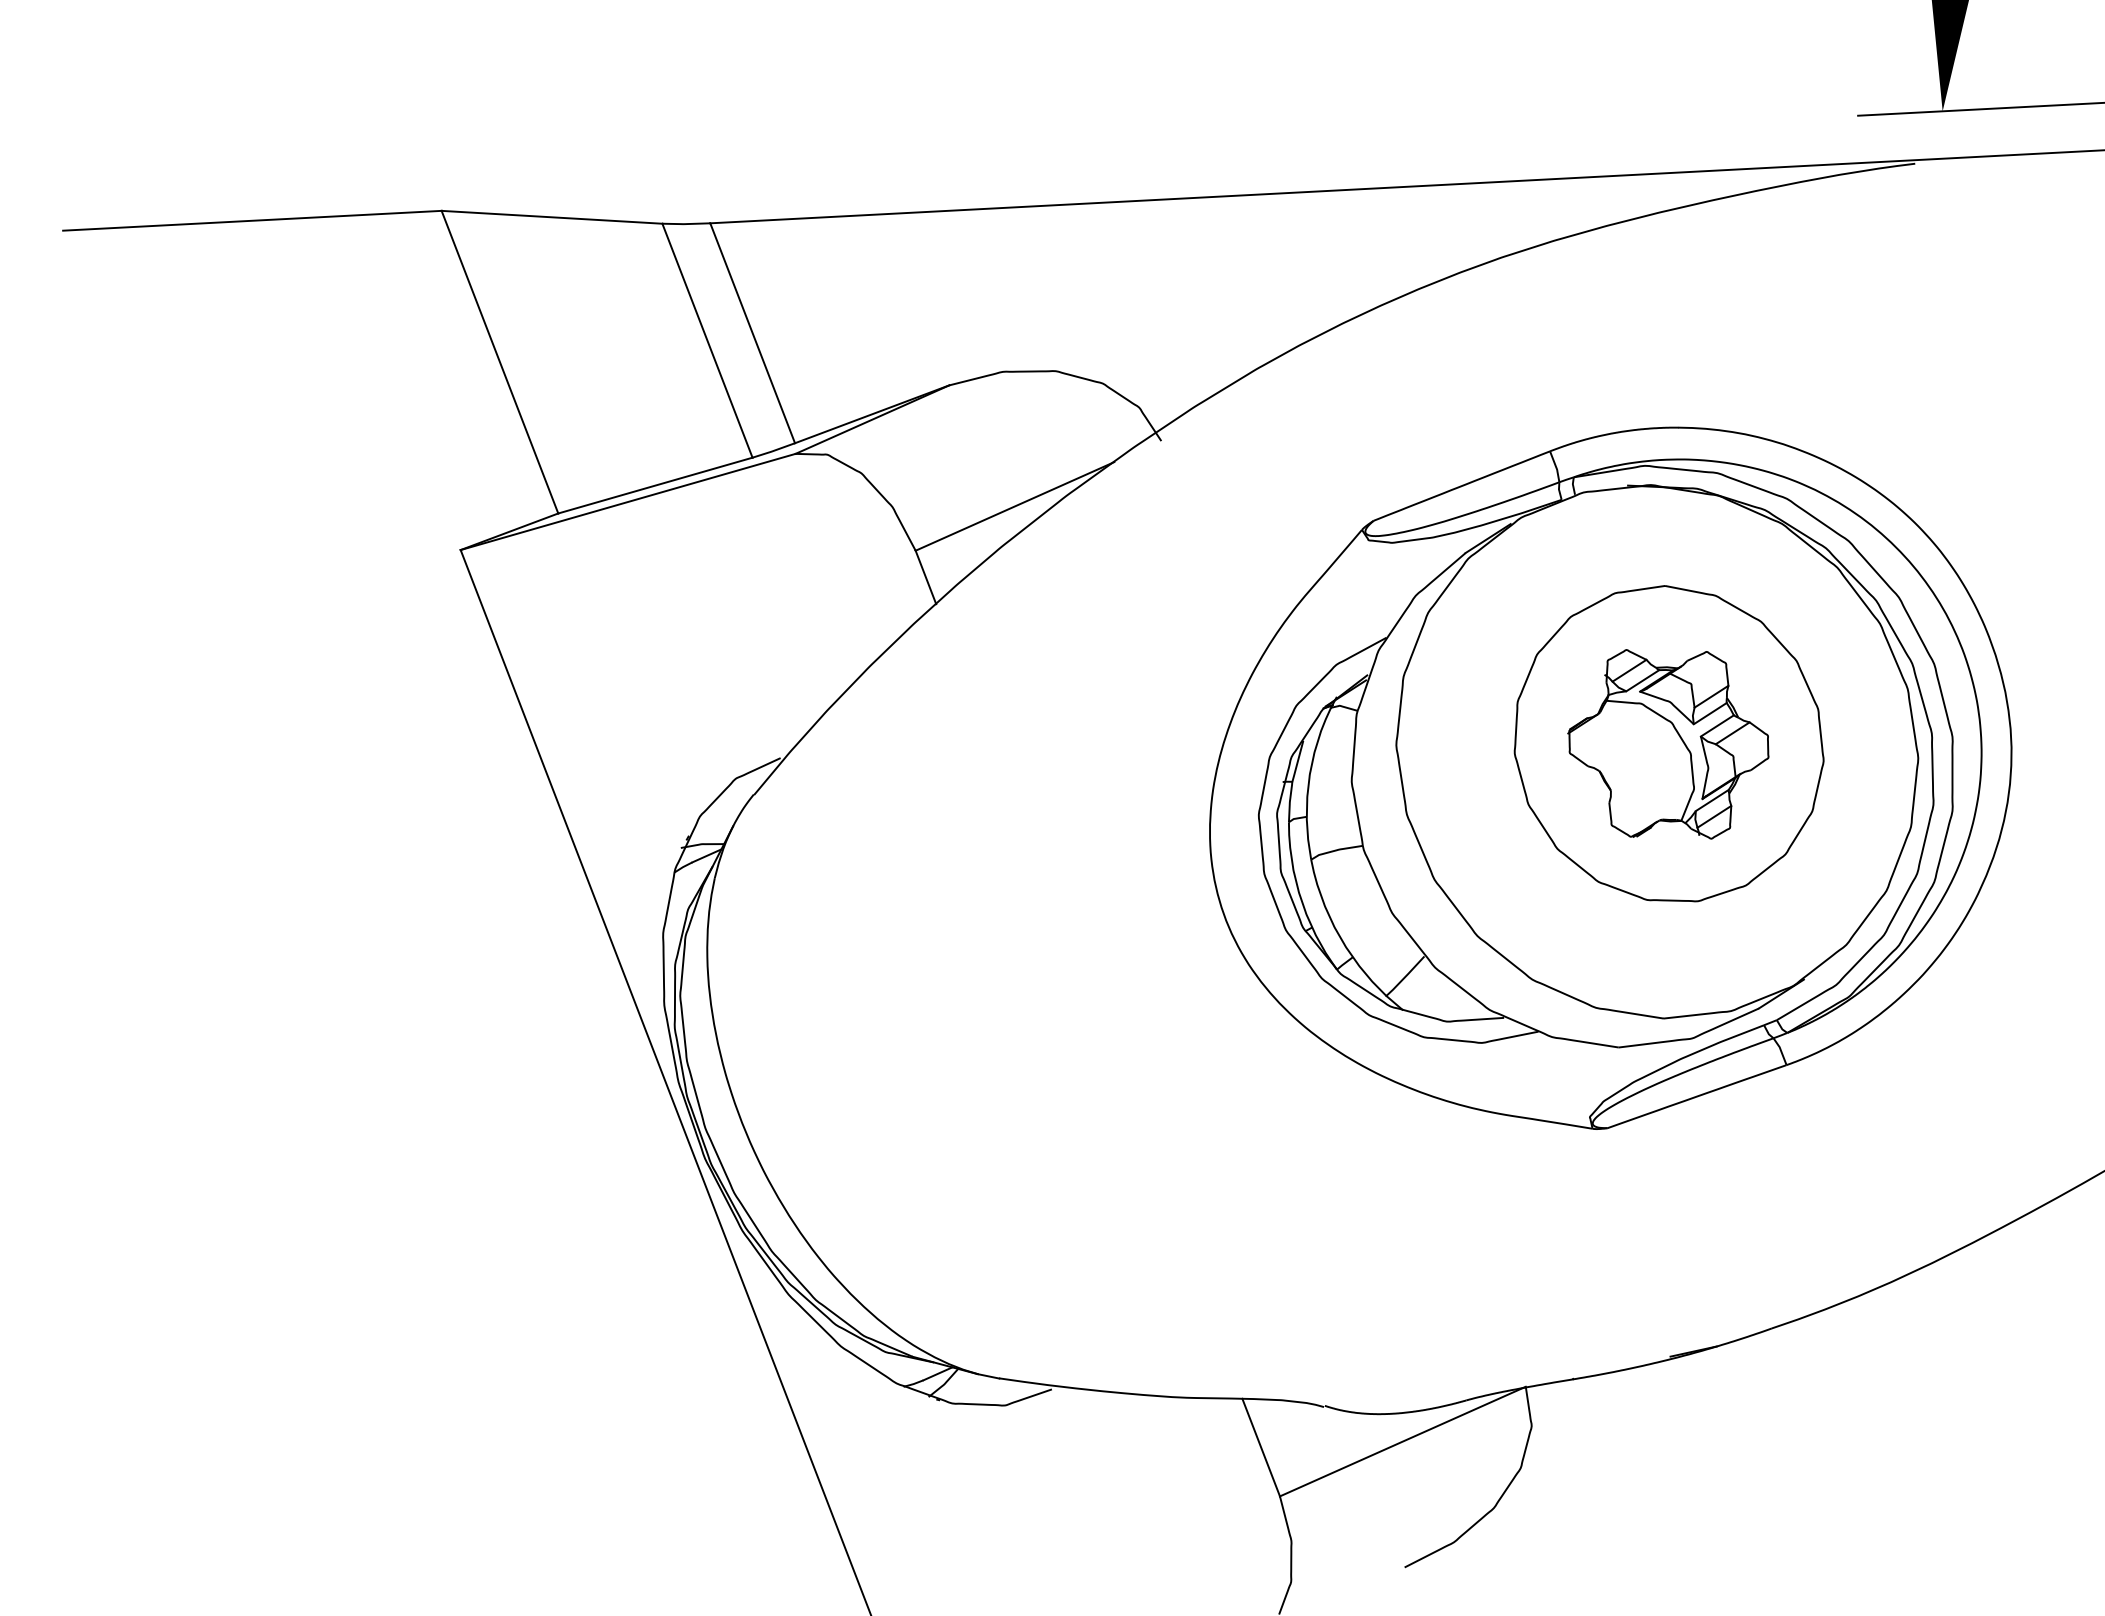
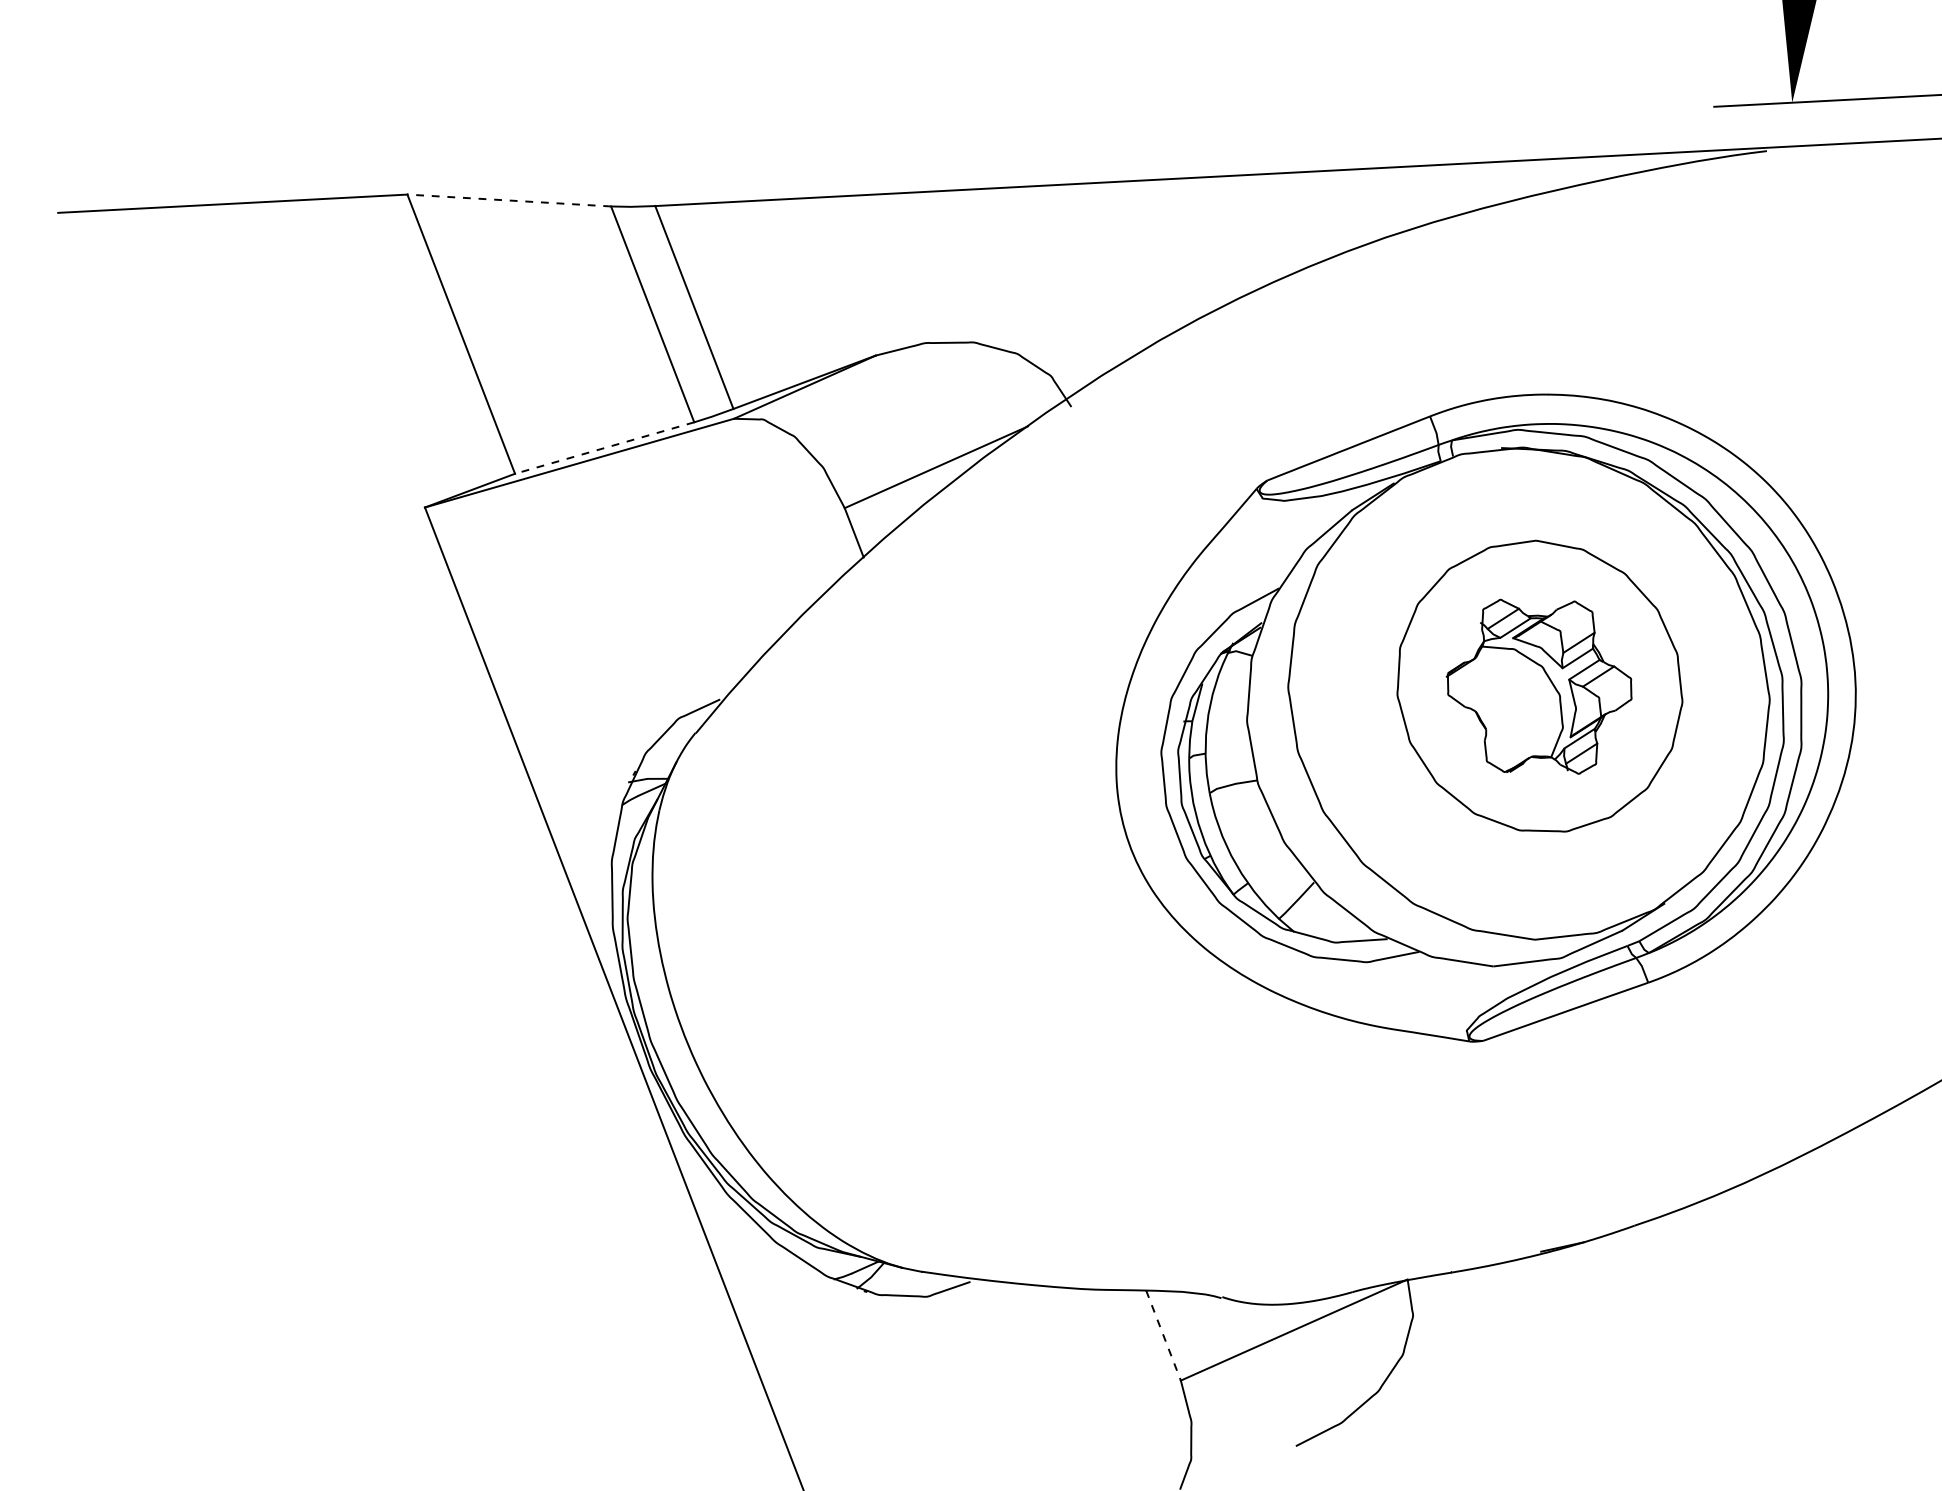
line: (552, 217) -> (509, 200), solid -> dashed
line: (654, 485) -> (603, 447), solid -> dashed
line: (1261, 1448) -> (1163, 1336), solid -> dashed

